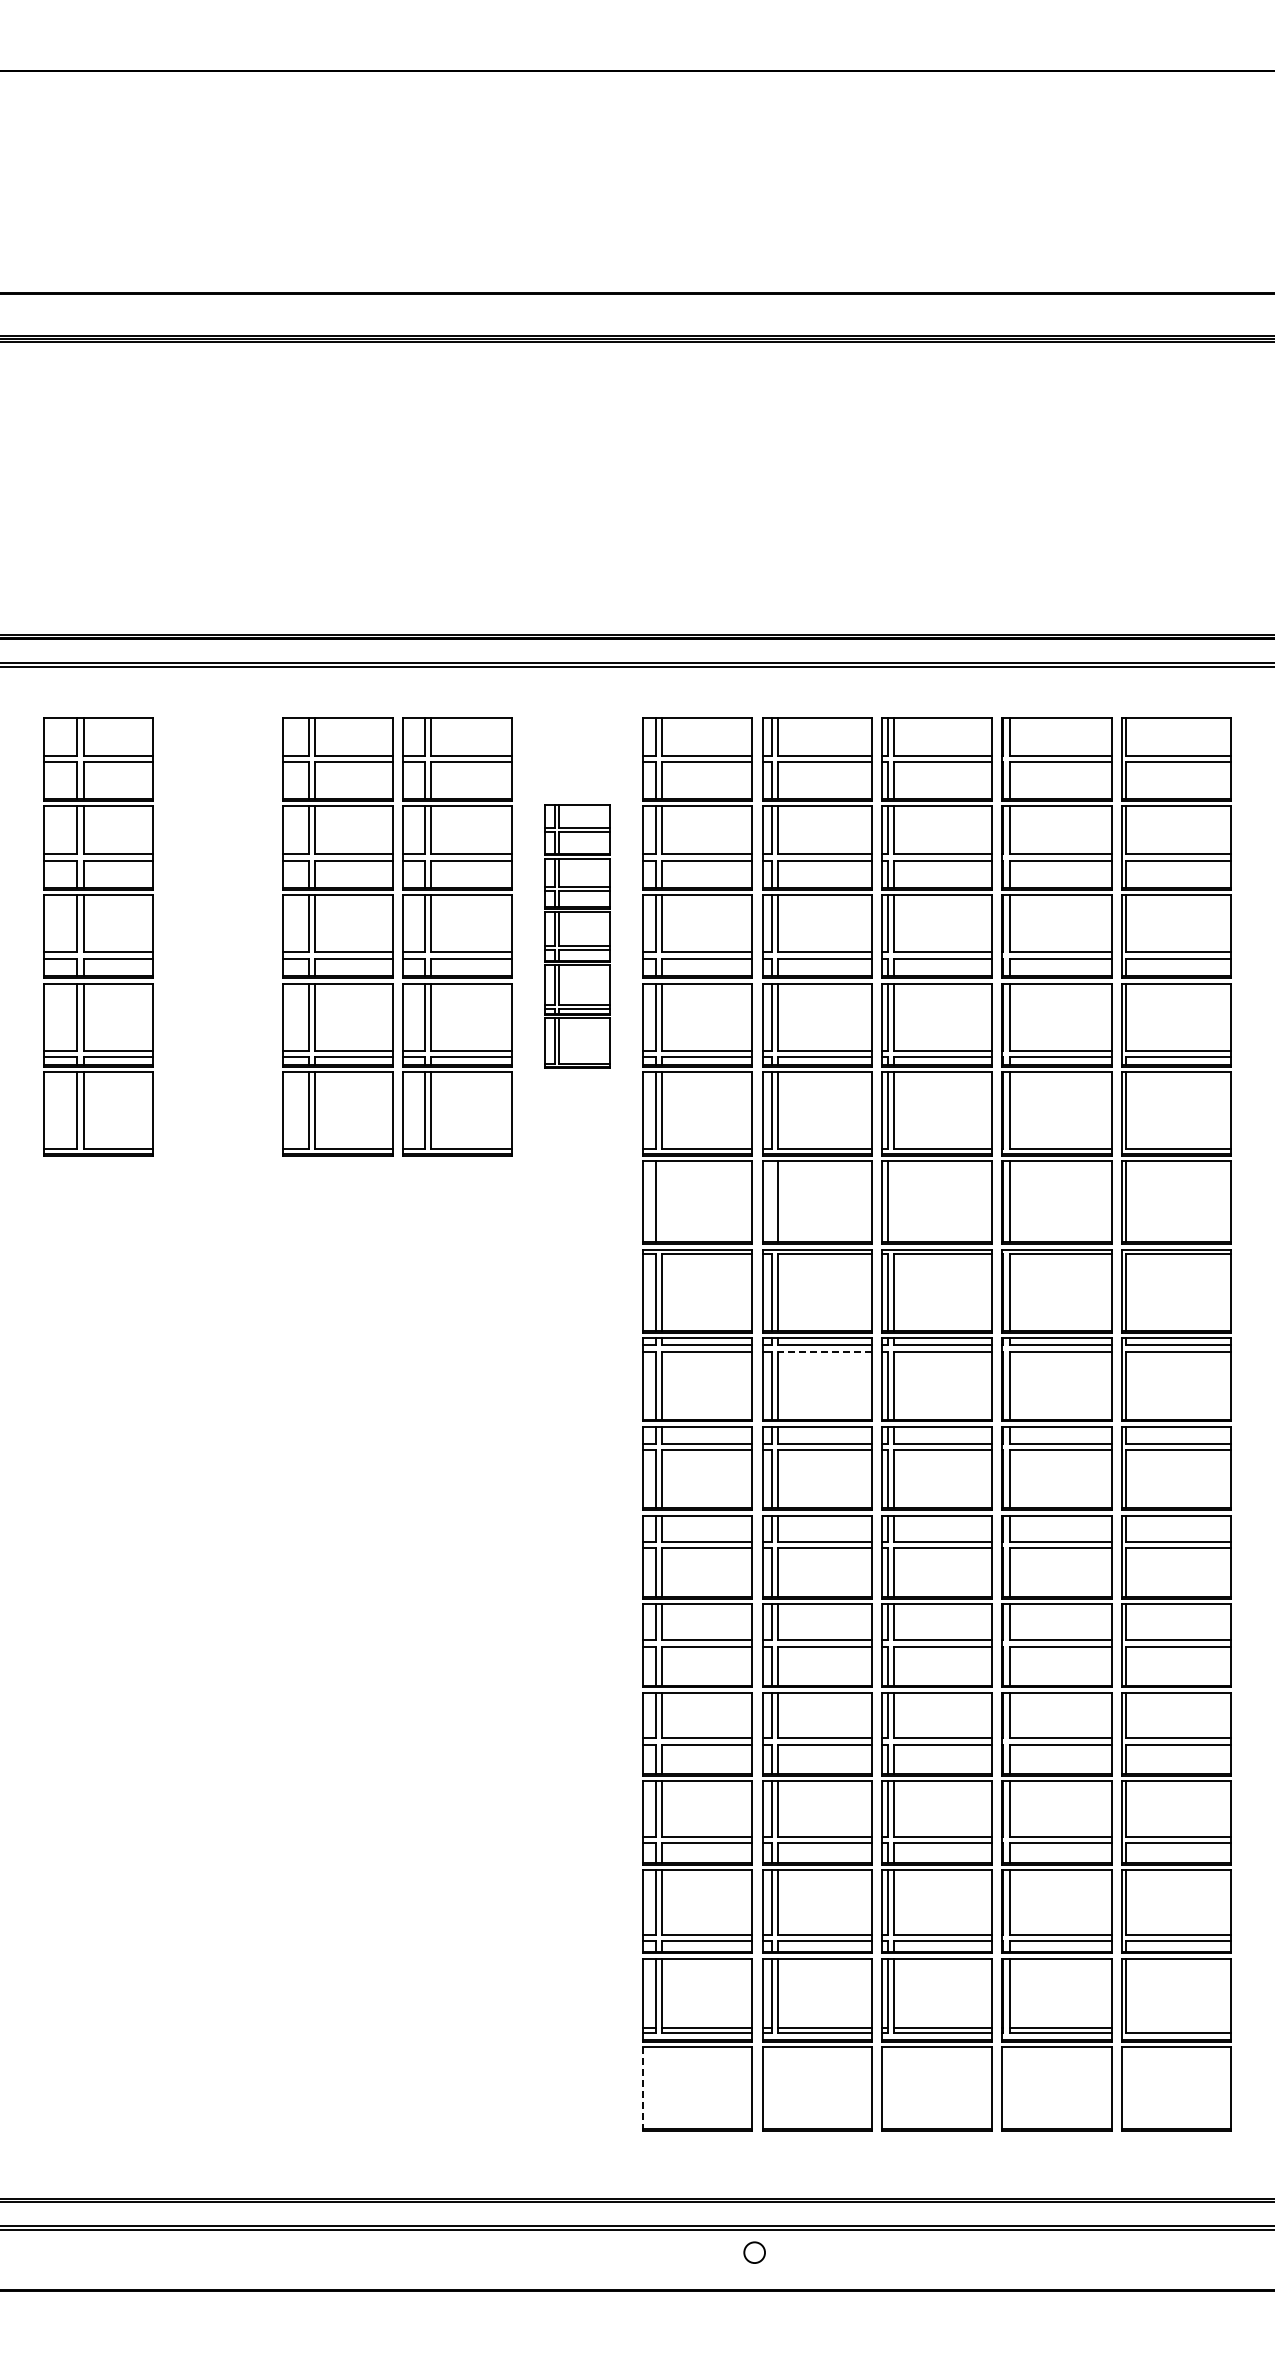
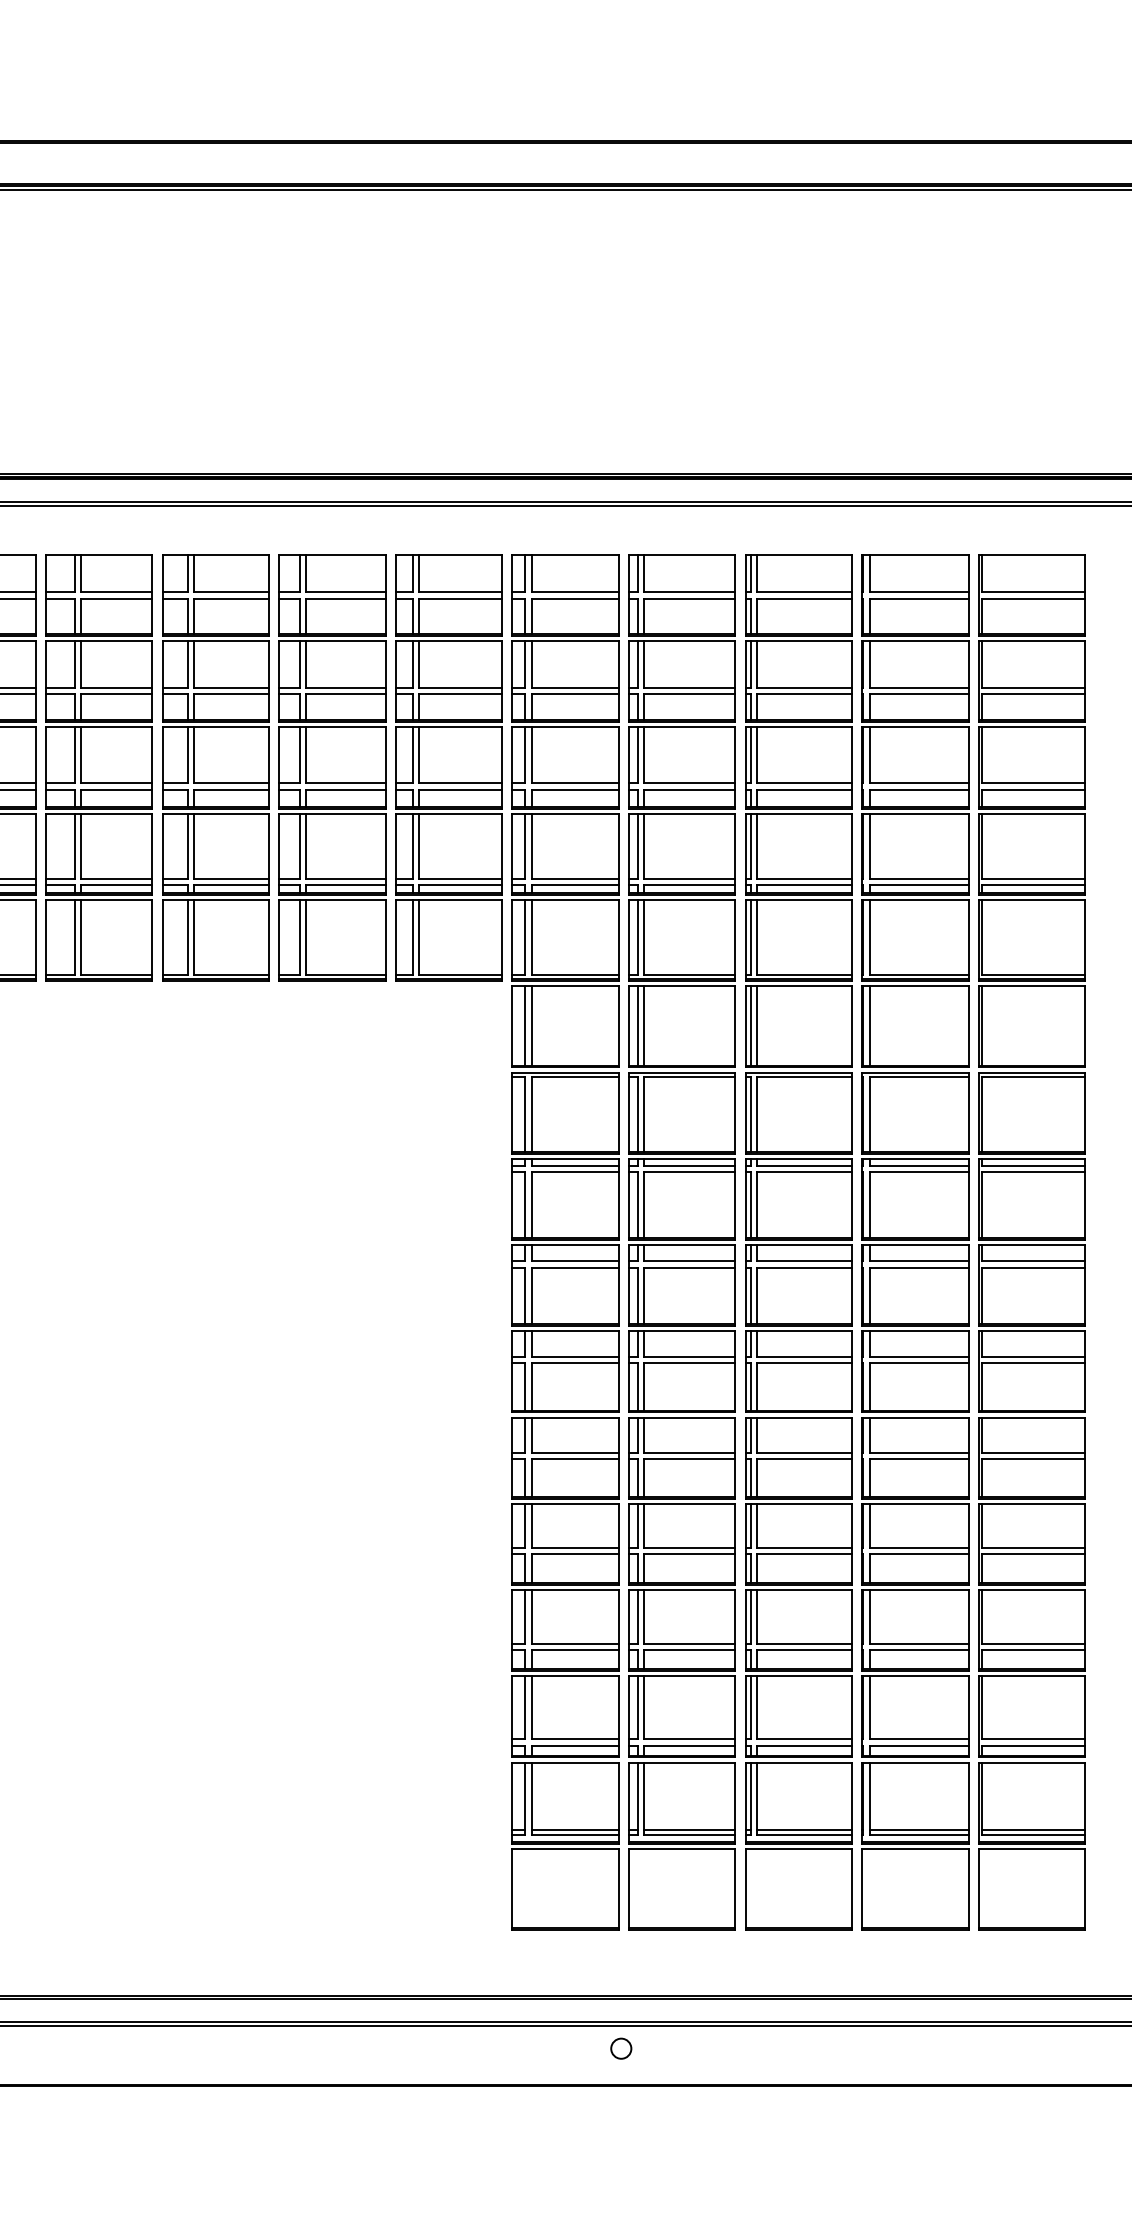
part: (217, 936) -> (98, 767), added
part: (577, 936) -> (448, 767), size x1.67
line: (662, 1201) -> (531, 1025), added
line: (771, 1201) -> (637, 1025), added
line: (893, 1201) -> (756, 1025), added
line: (825, 1351) -> (690, 1171), dashed -> solid
line: (1178, 2028) -> (1033, 1830), added
line: (642, 2089) -> (512, 1889), dashed -> solid

